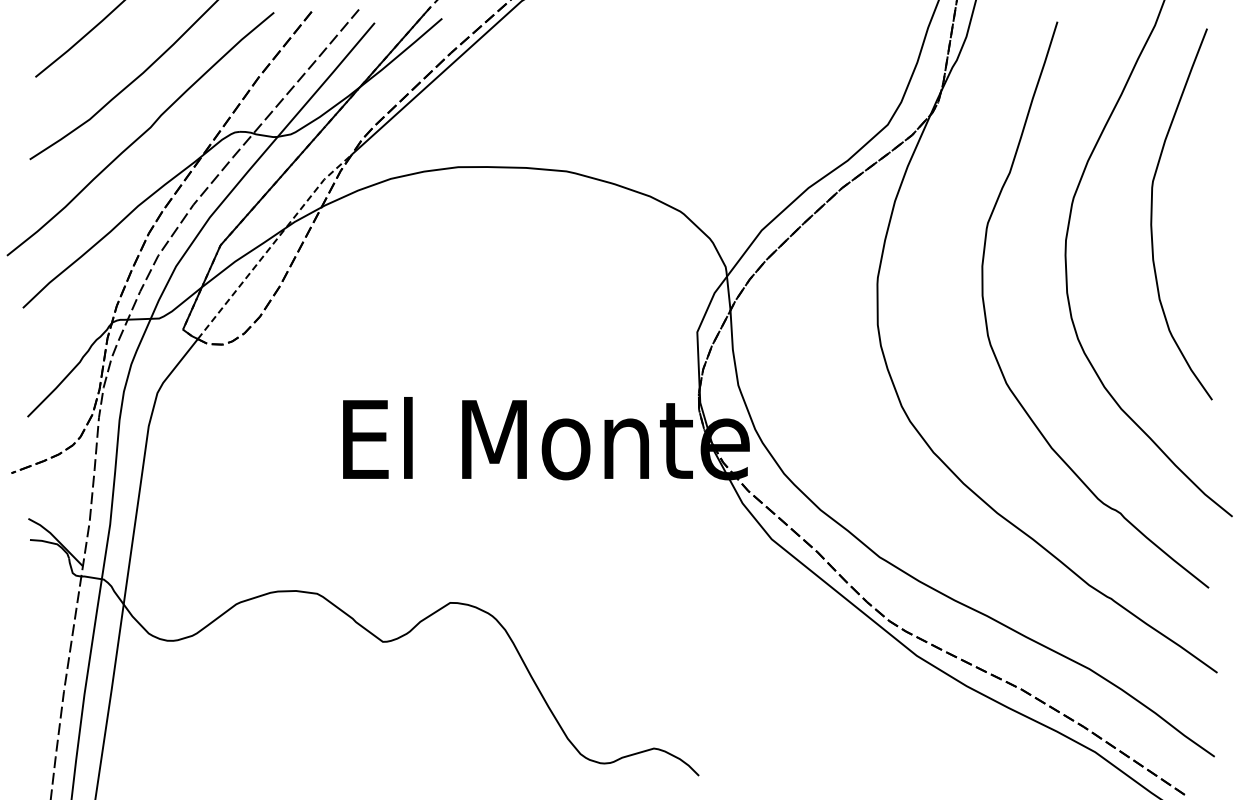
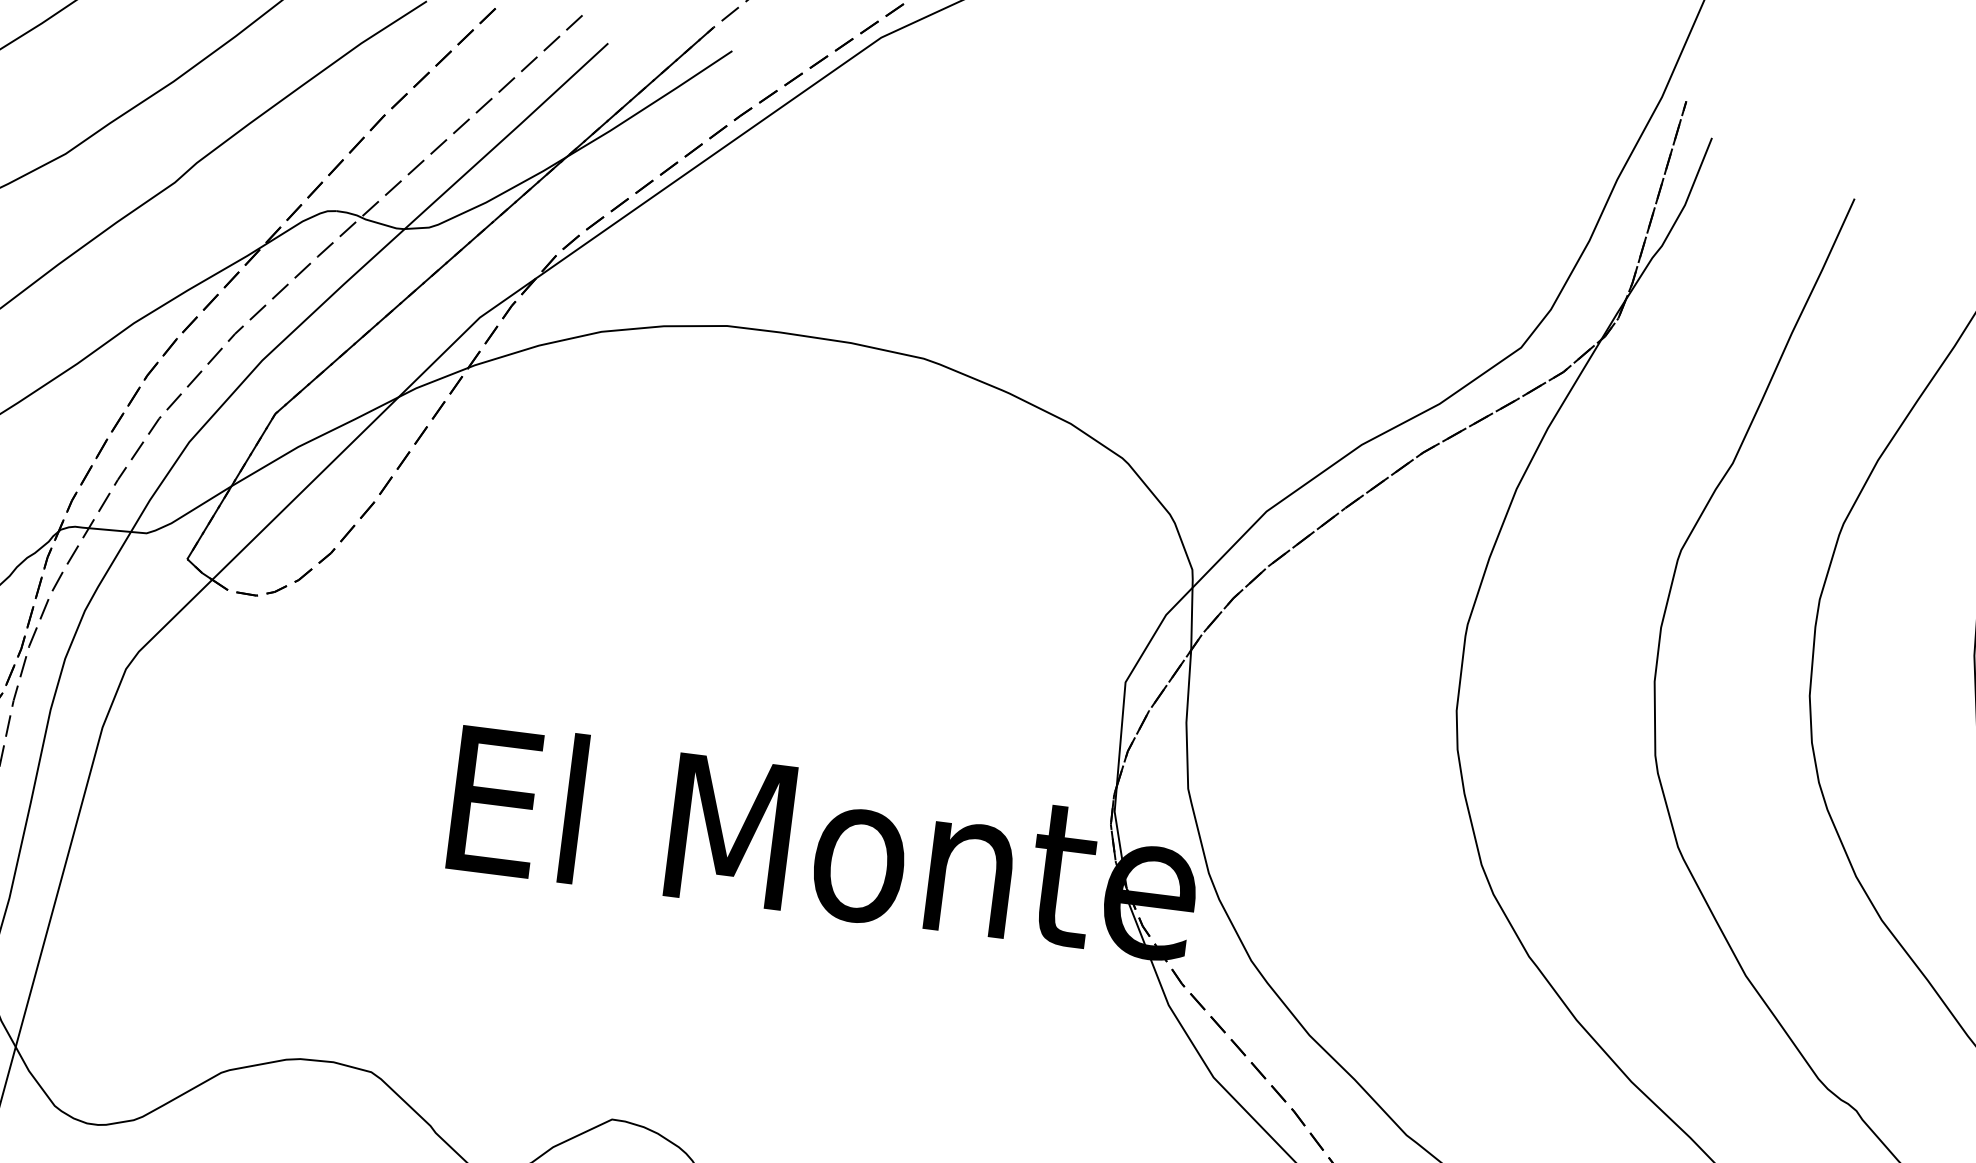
line: (273, 243) -> (372, 422), dashed -> solid

